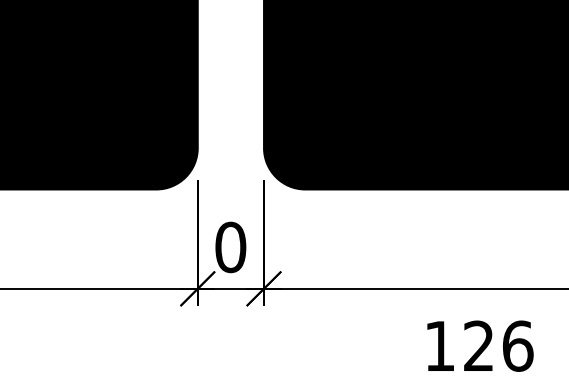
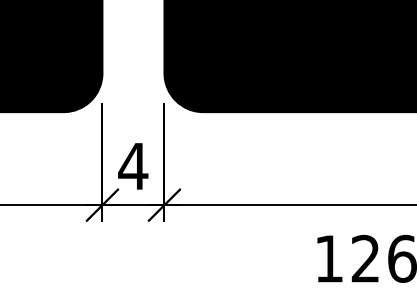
text: (230, 247) -> (133, 166), 0 -> 4

